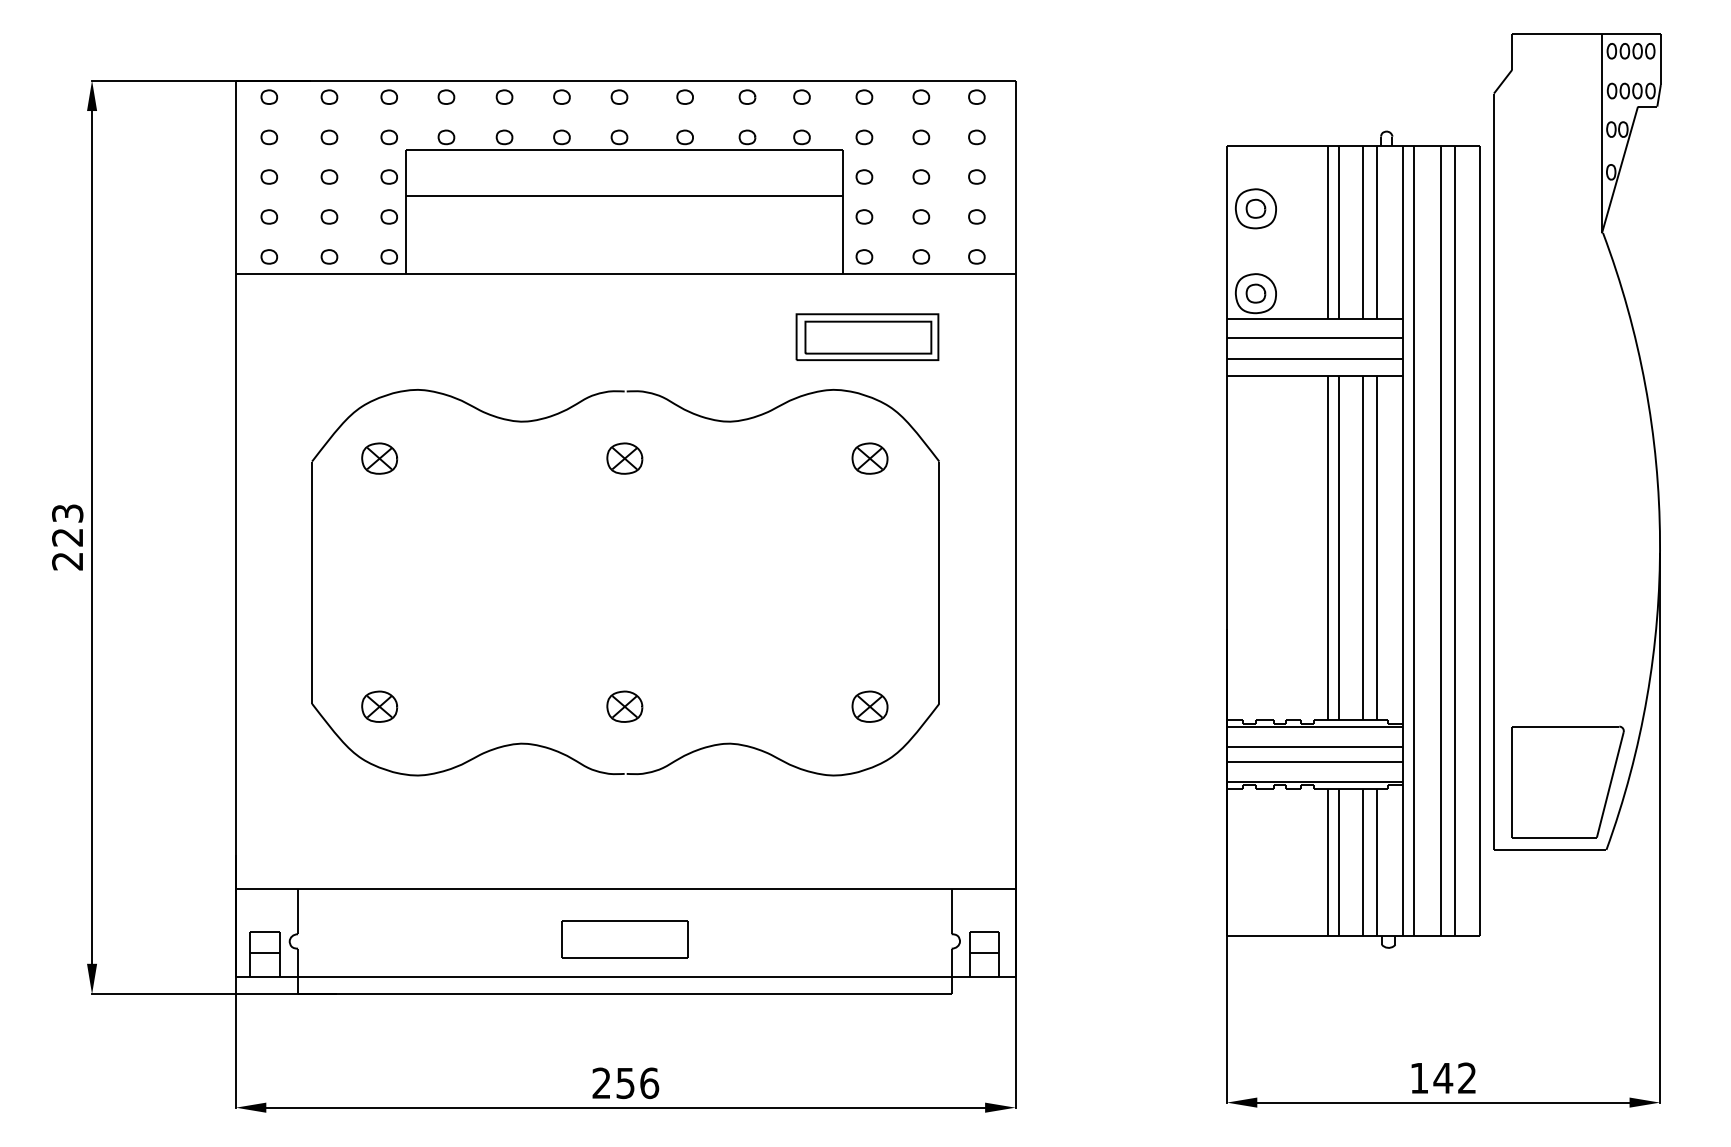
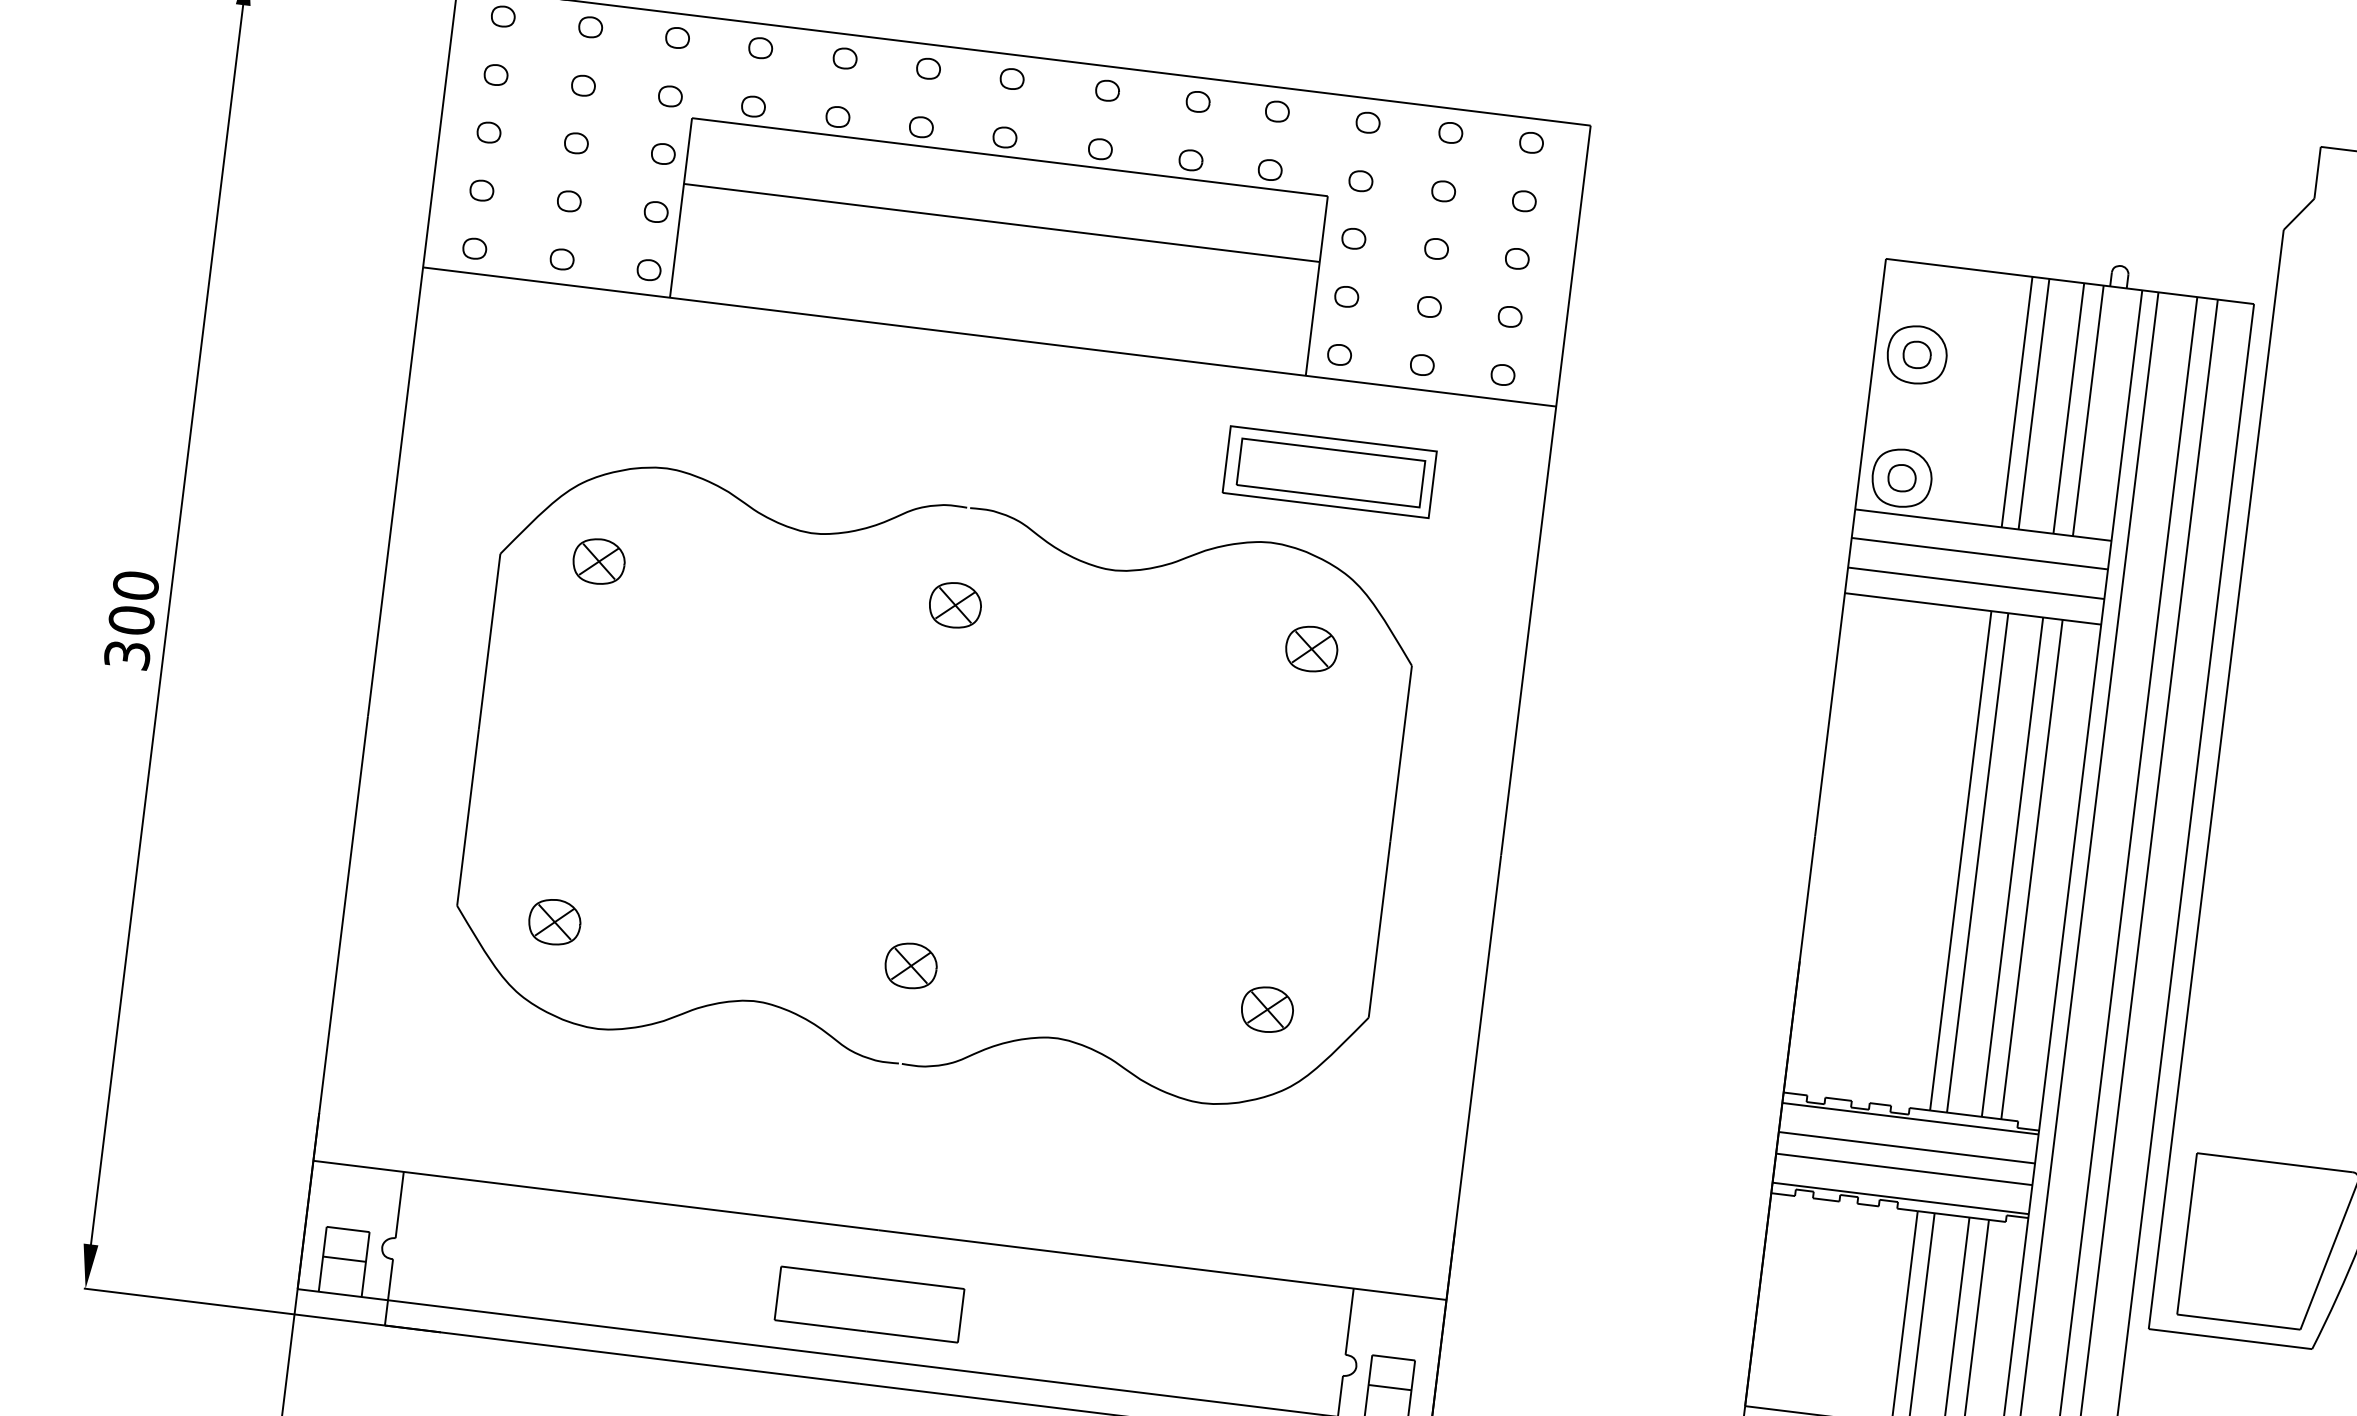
text: (67, 537) -> (131, 620), 223 -> 300

